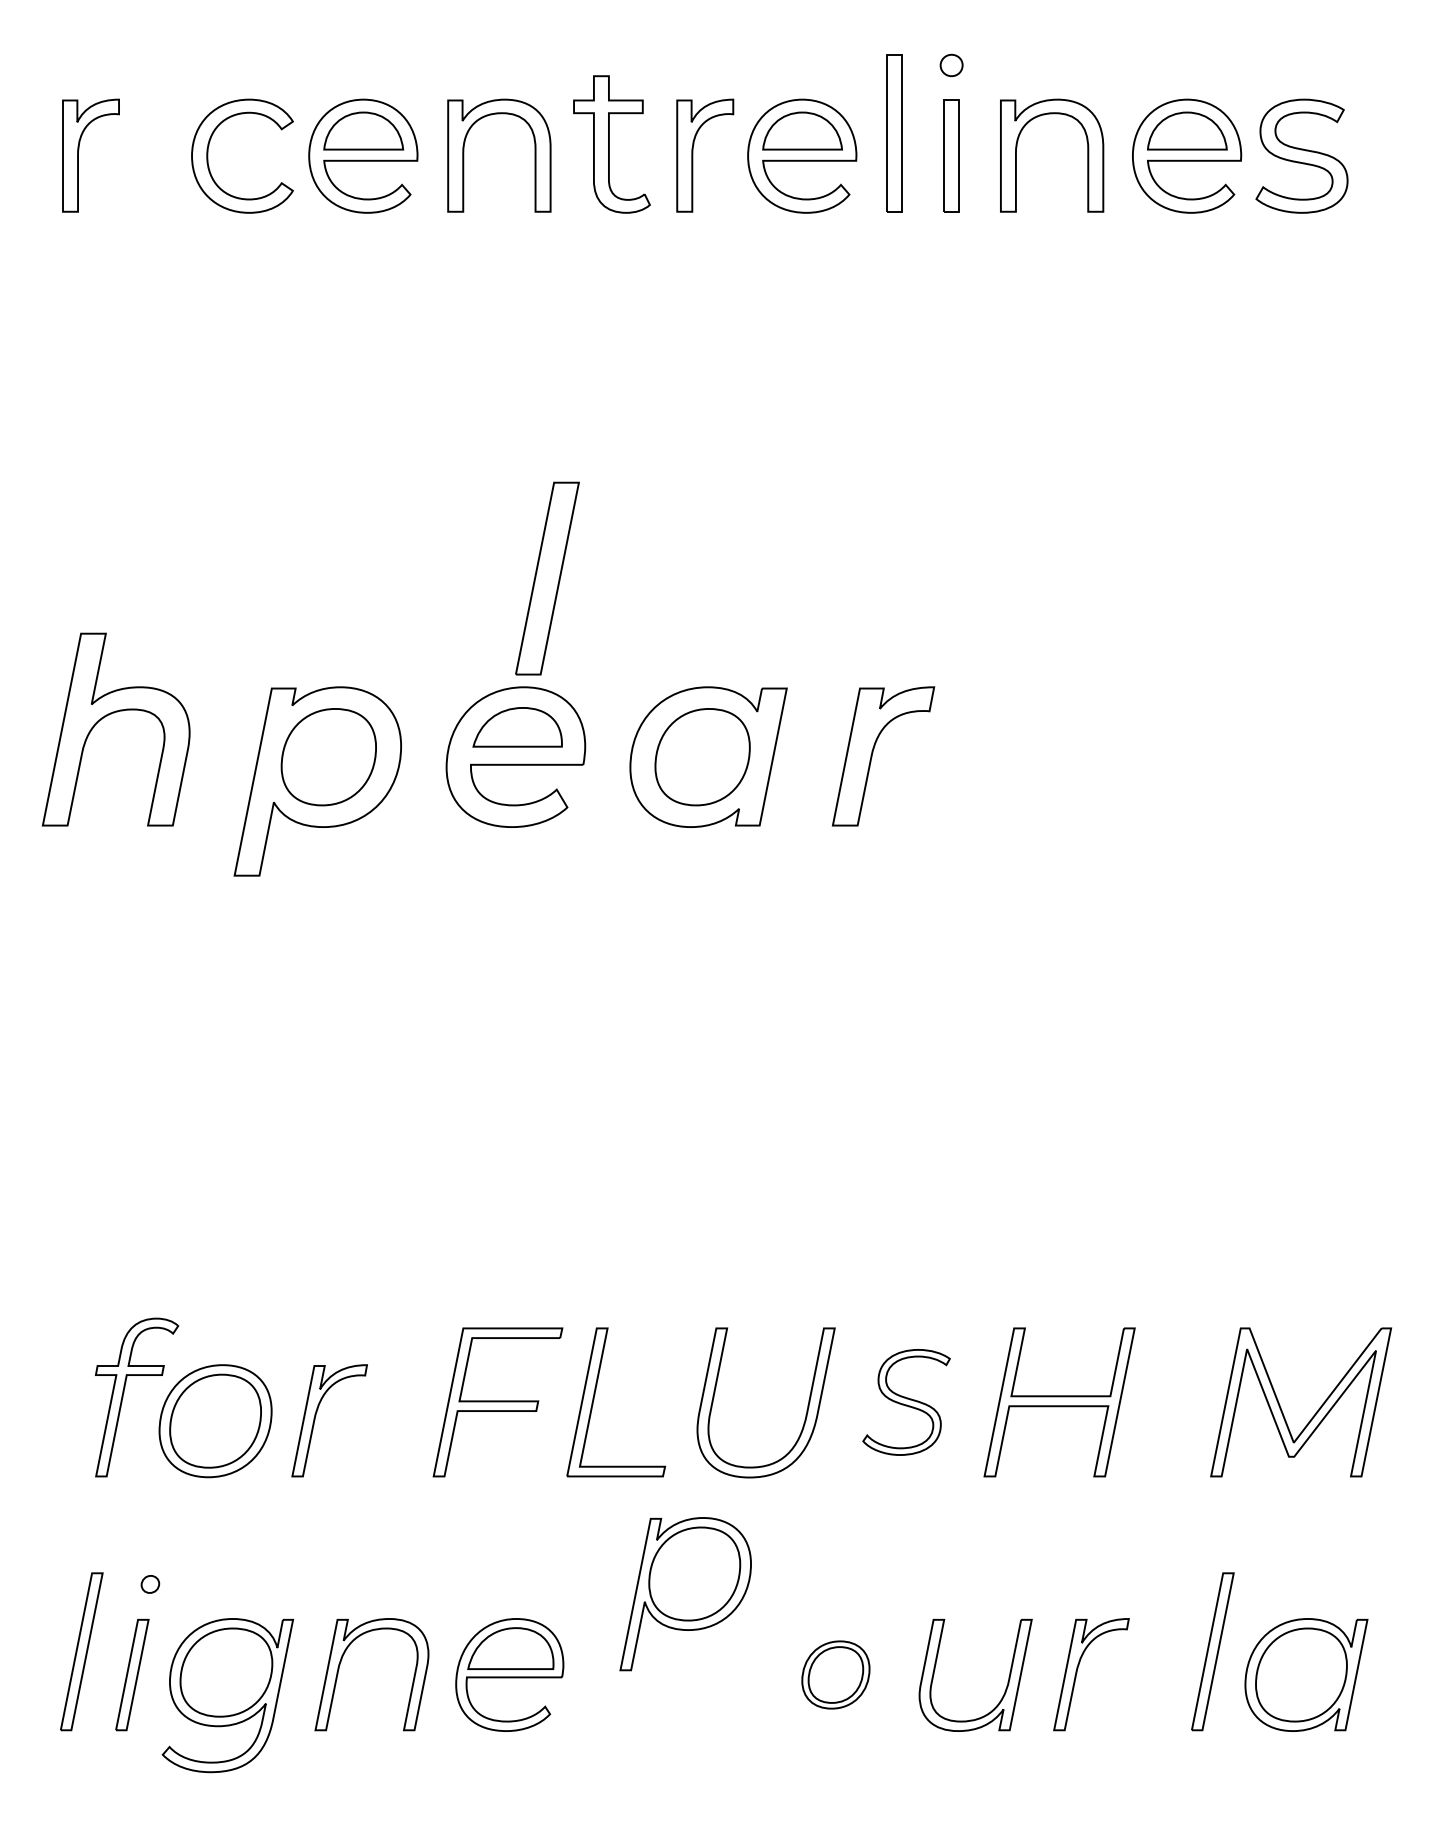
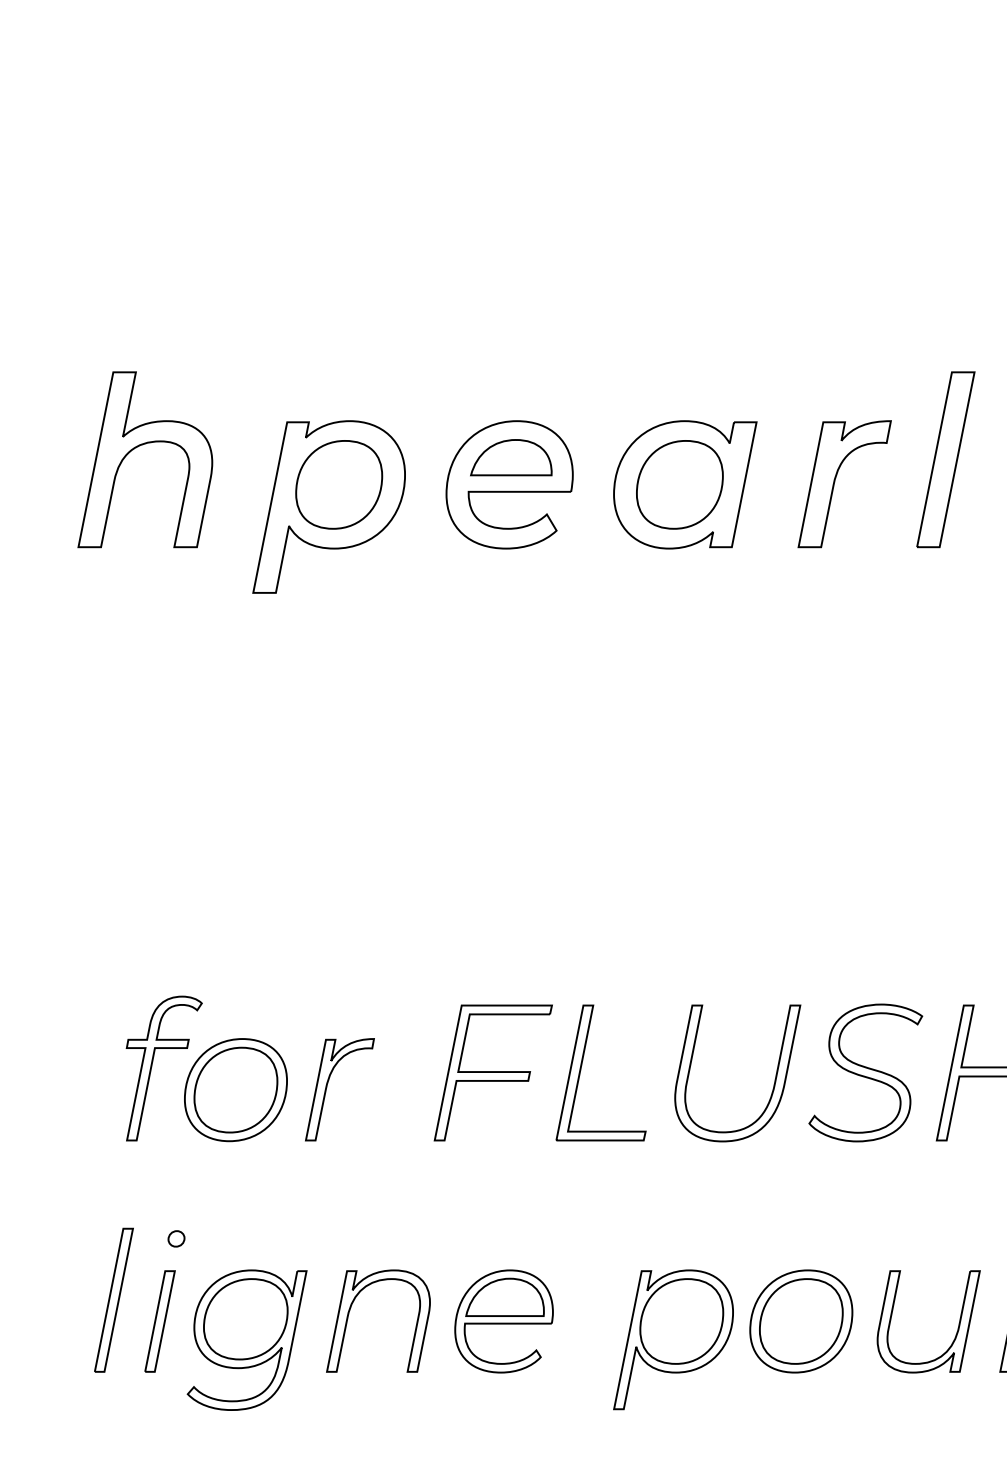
part: (547, 578) -> (945, 459), moved
part: (906, 1402) -> (865, 1073), size x1.43
part: (685, 1594) -> (673, 1340), moved
part: (835, 1674) -> (800, 1321), size x1.67

